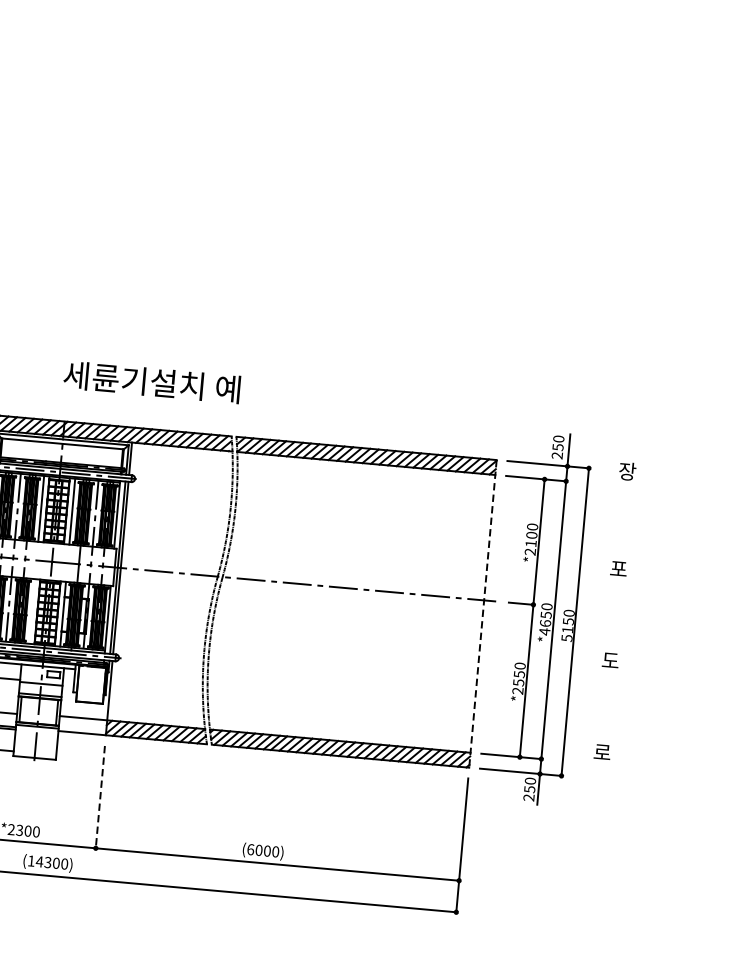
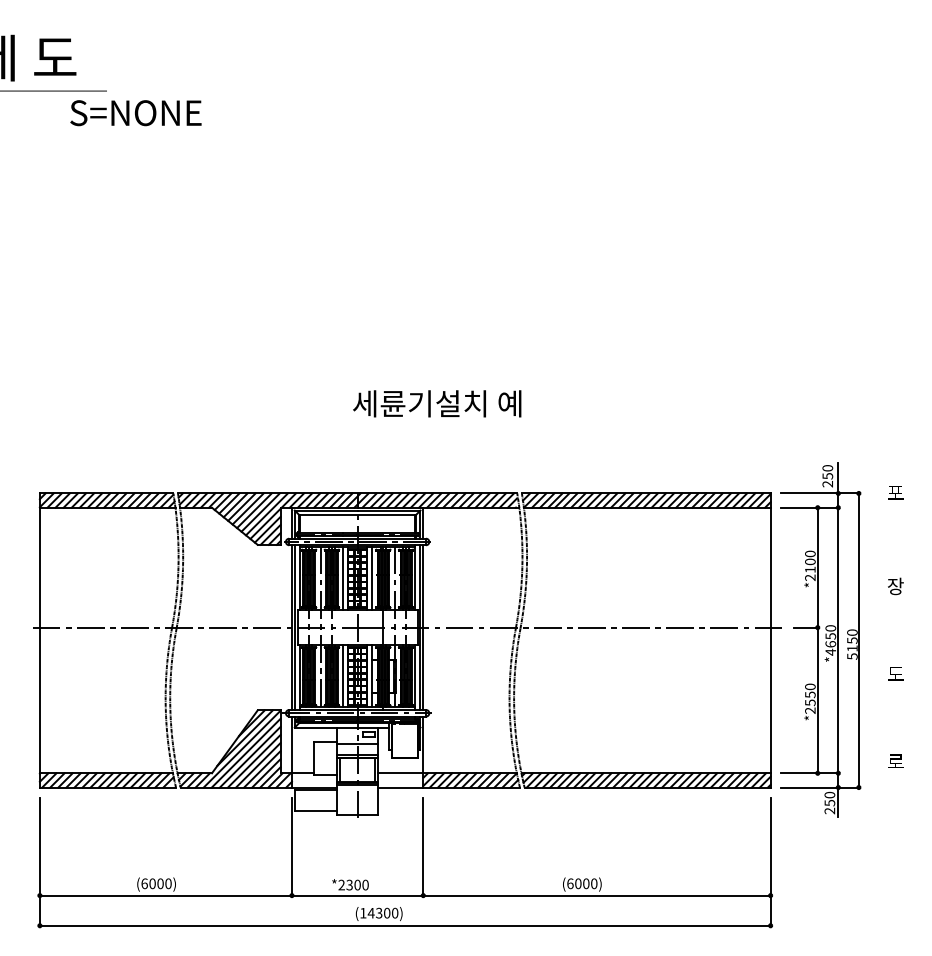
text: (152, 381) -> (437, 403), moved
text: (627, 470) -> (895, 492), 장 -> 포
text: (618, 569) -> (895, 586), 포 -> 장
line: (31, 611) -> (342, 676), added
line: (482, 614) -> (770, 641), dashed -> solid
line: (100, 796) -> (423, 846), dashed -> solid

